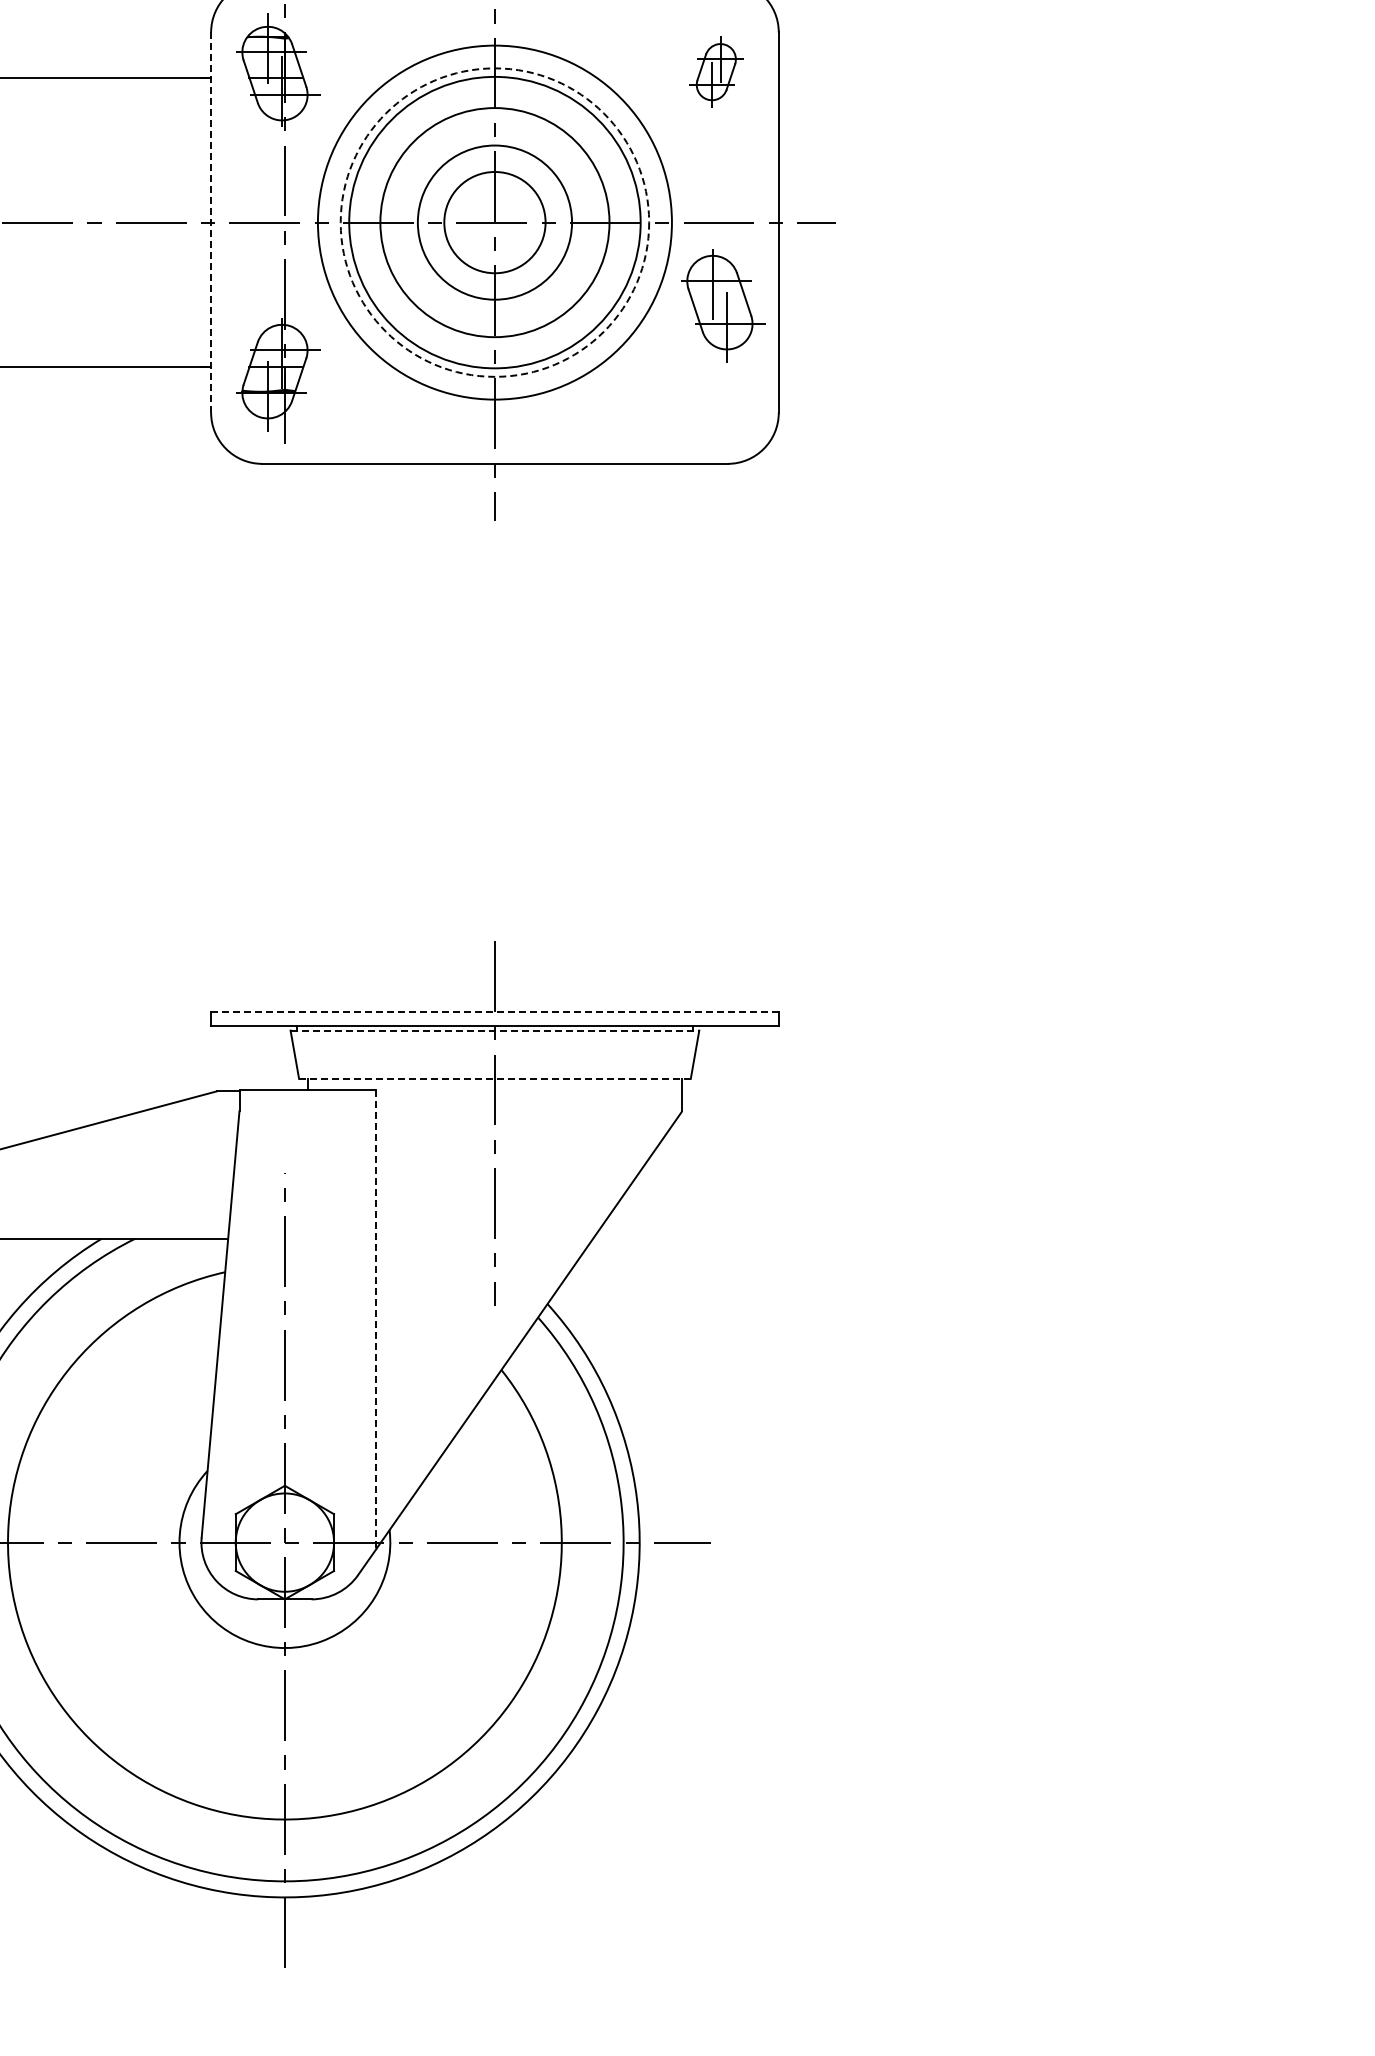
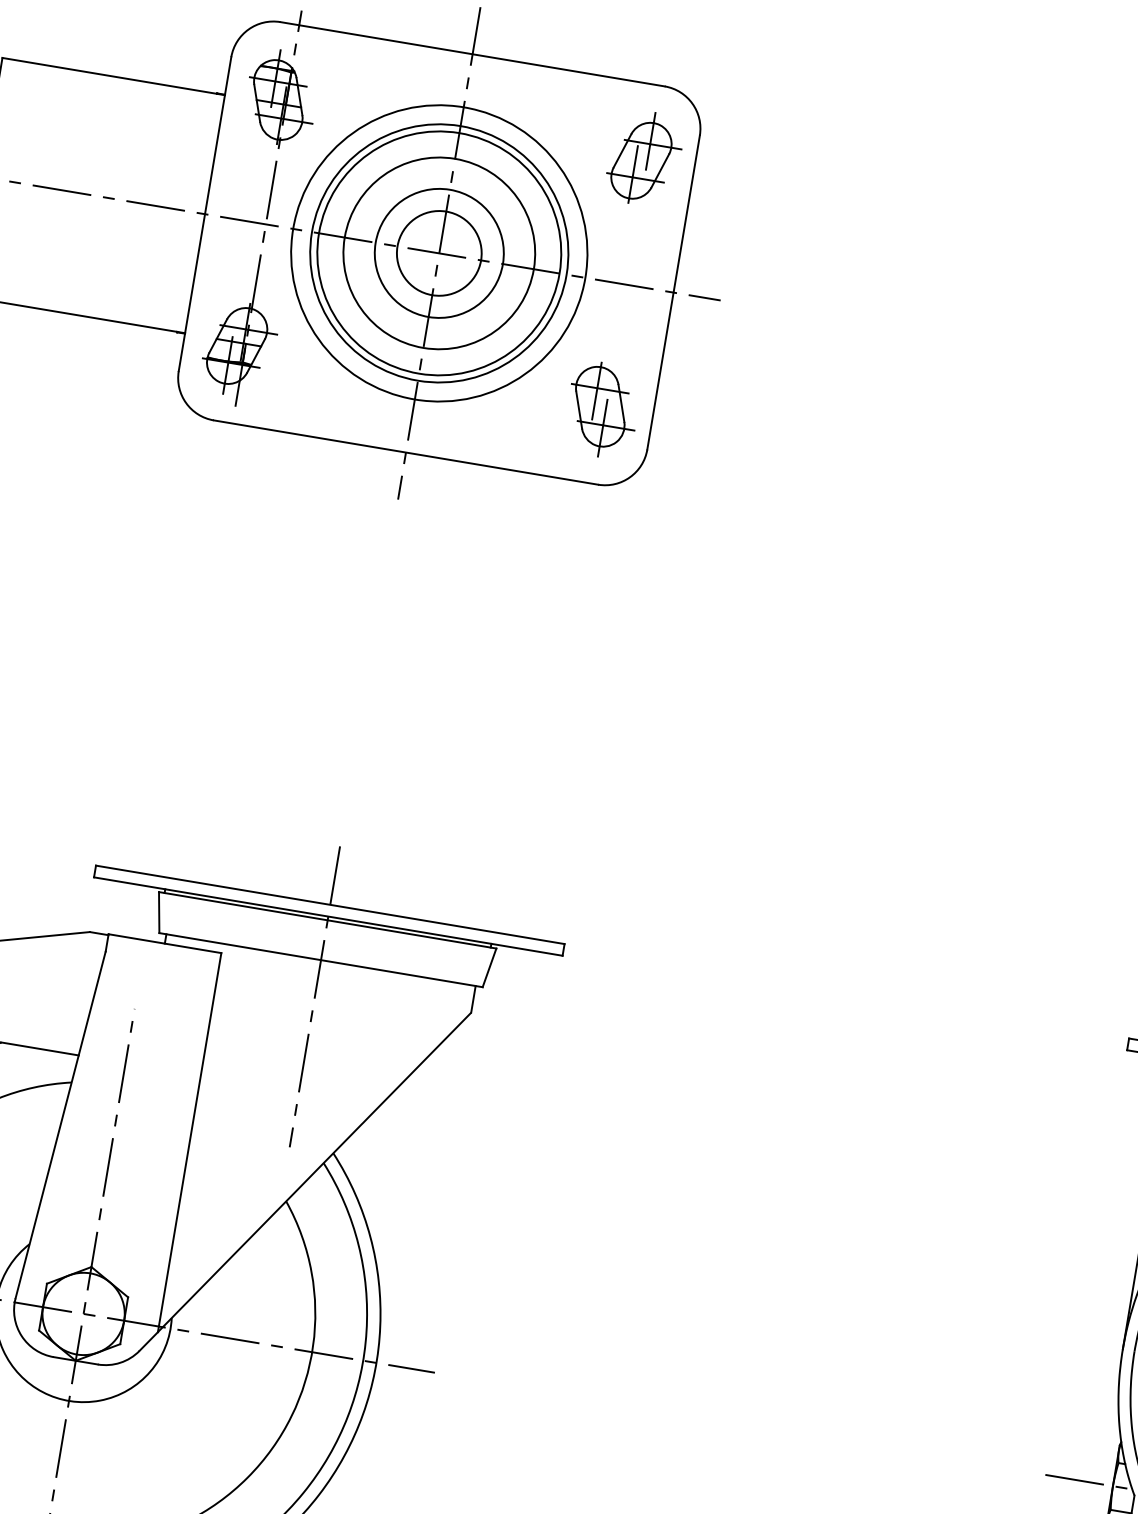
part: (718, 69) -> (644, 157), size x1.67
circle: (494, 222) -> (438, 253), dashed -> solid
line: (211, 223) -> (205, 214), dashed -> solid
part: (723, 305) -> (602, 409), moved
line: (494, 1011) -> (329, 904), dashed -> solid
line: (495, 1030) -> (328, 920), dashed -> solid
line: (494, 1078) -> (320, 959), dashed -> solid
line: (376, 1319) -> (190, 1142), dashed -> solid

